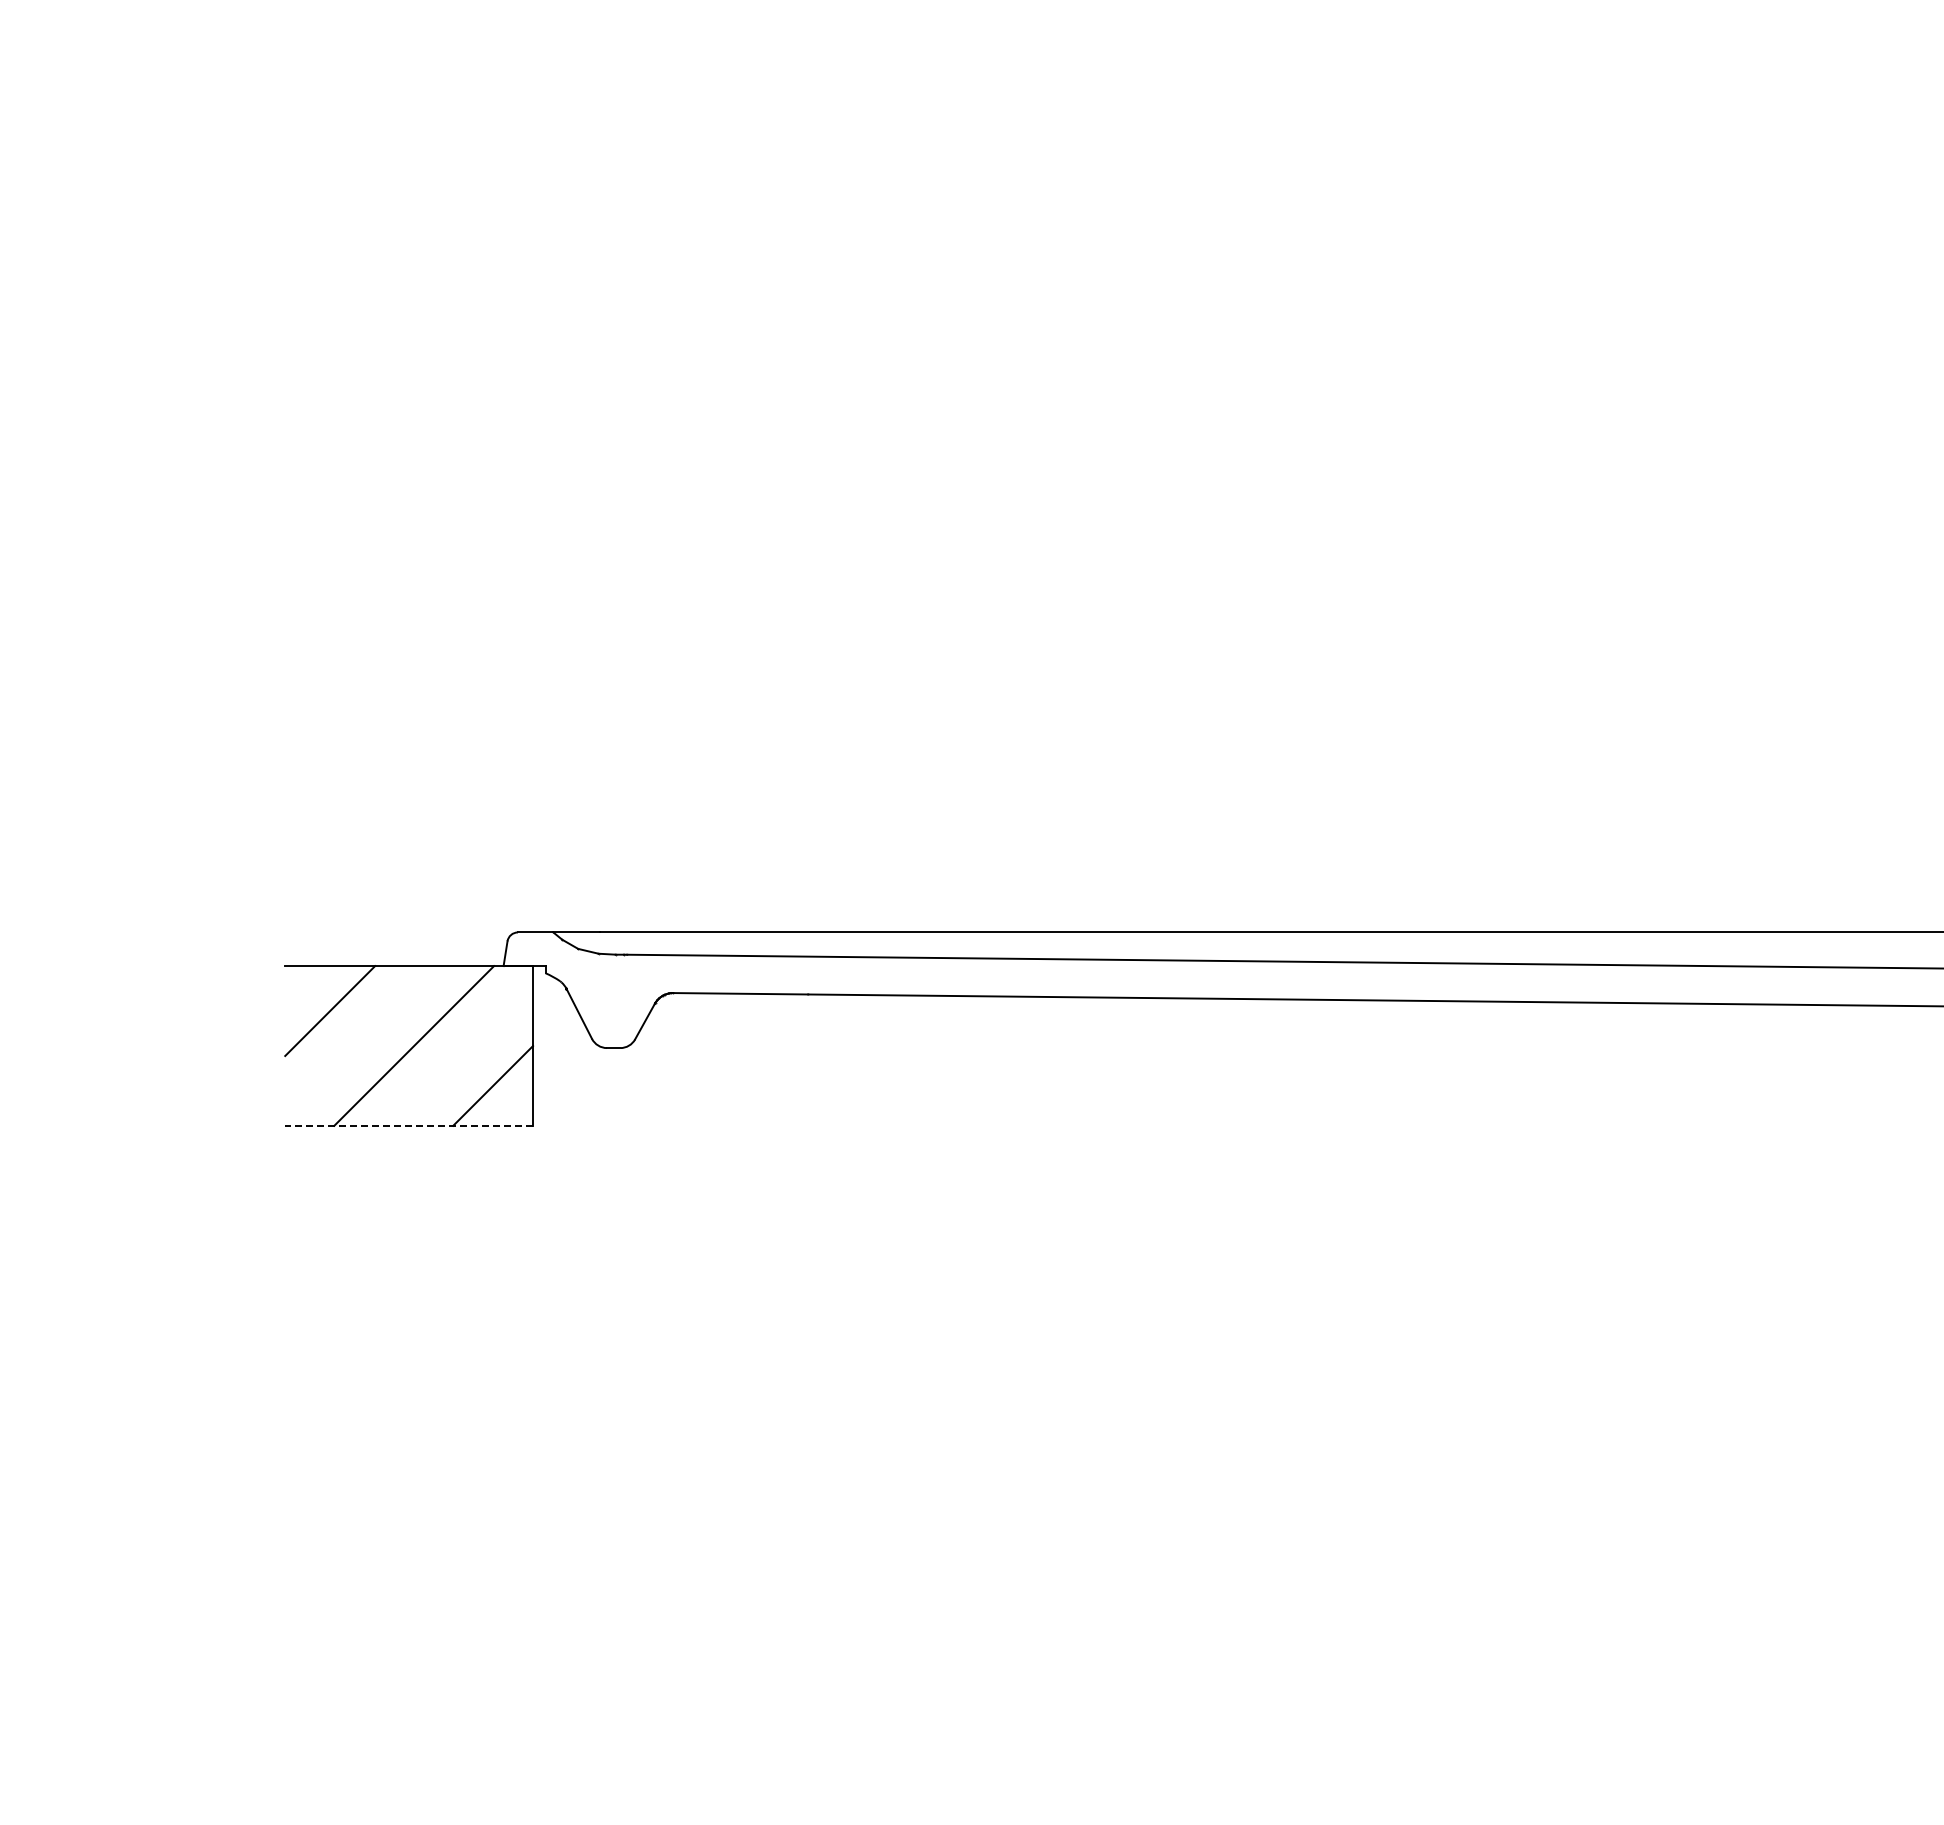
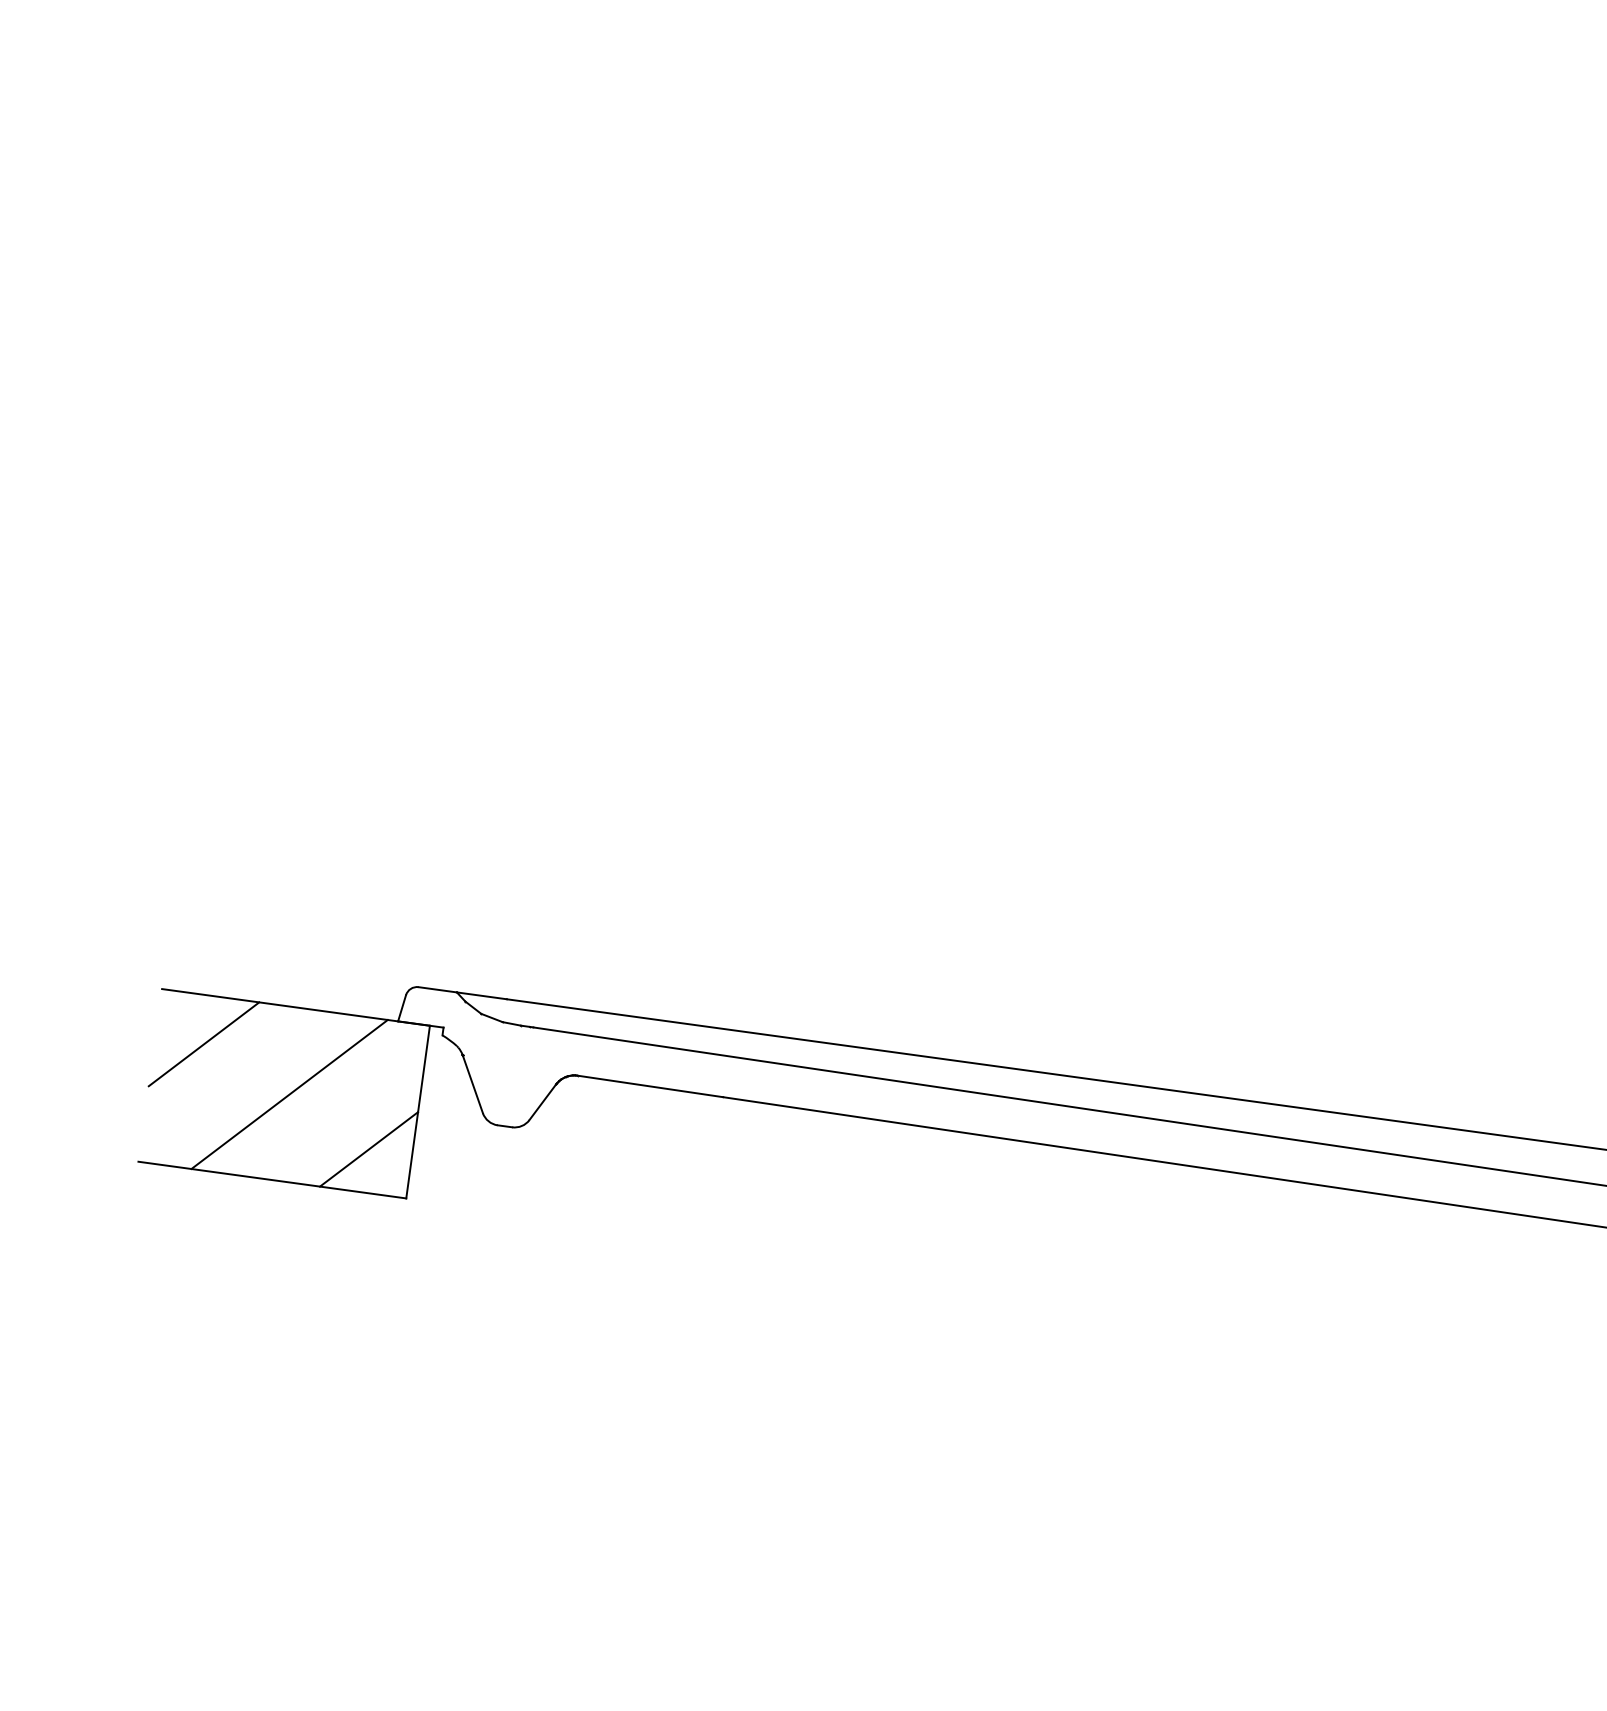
line: (409, 1125) -> (272, 1179), dashed -> solid

